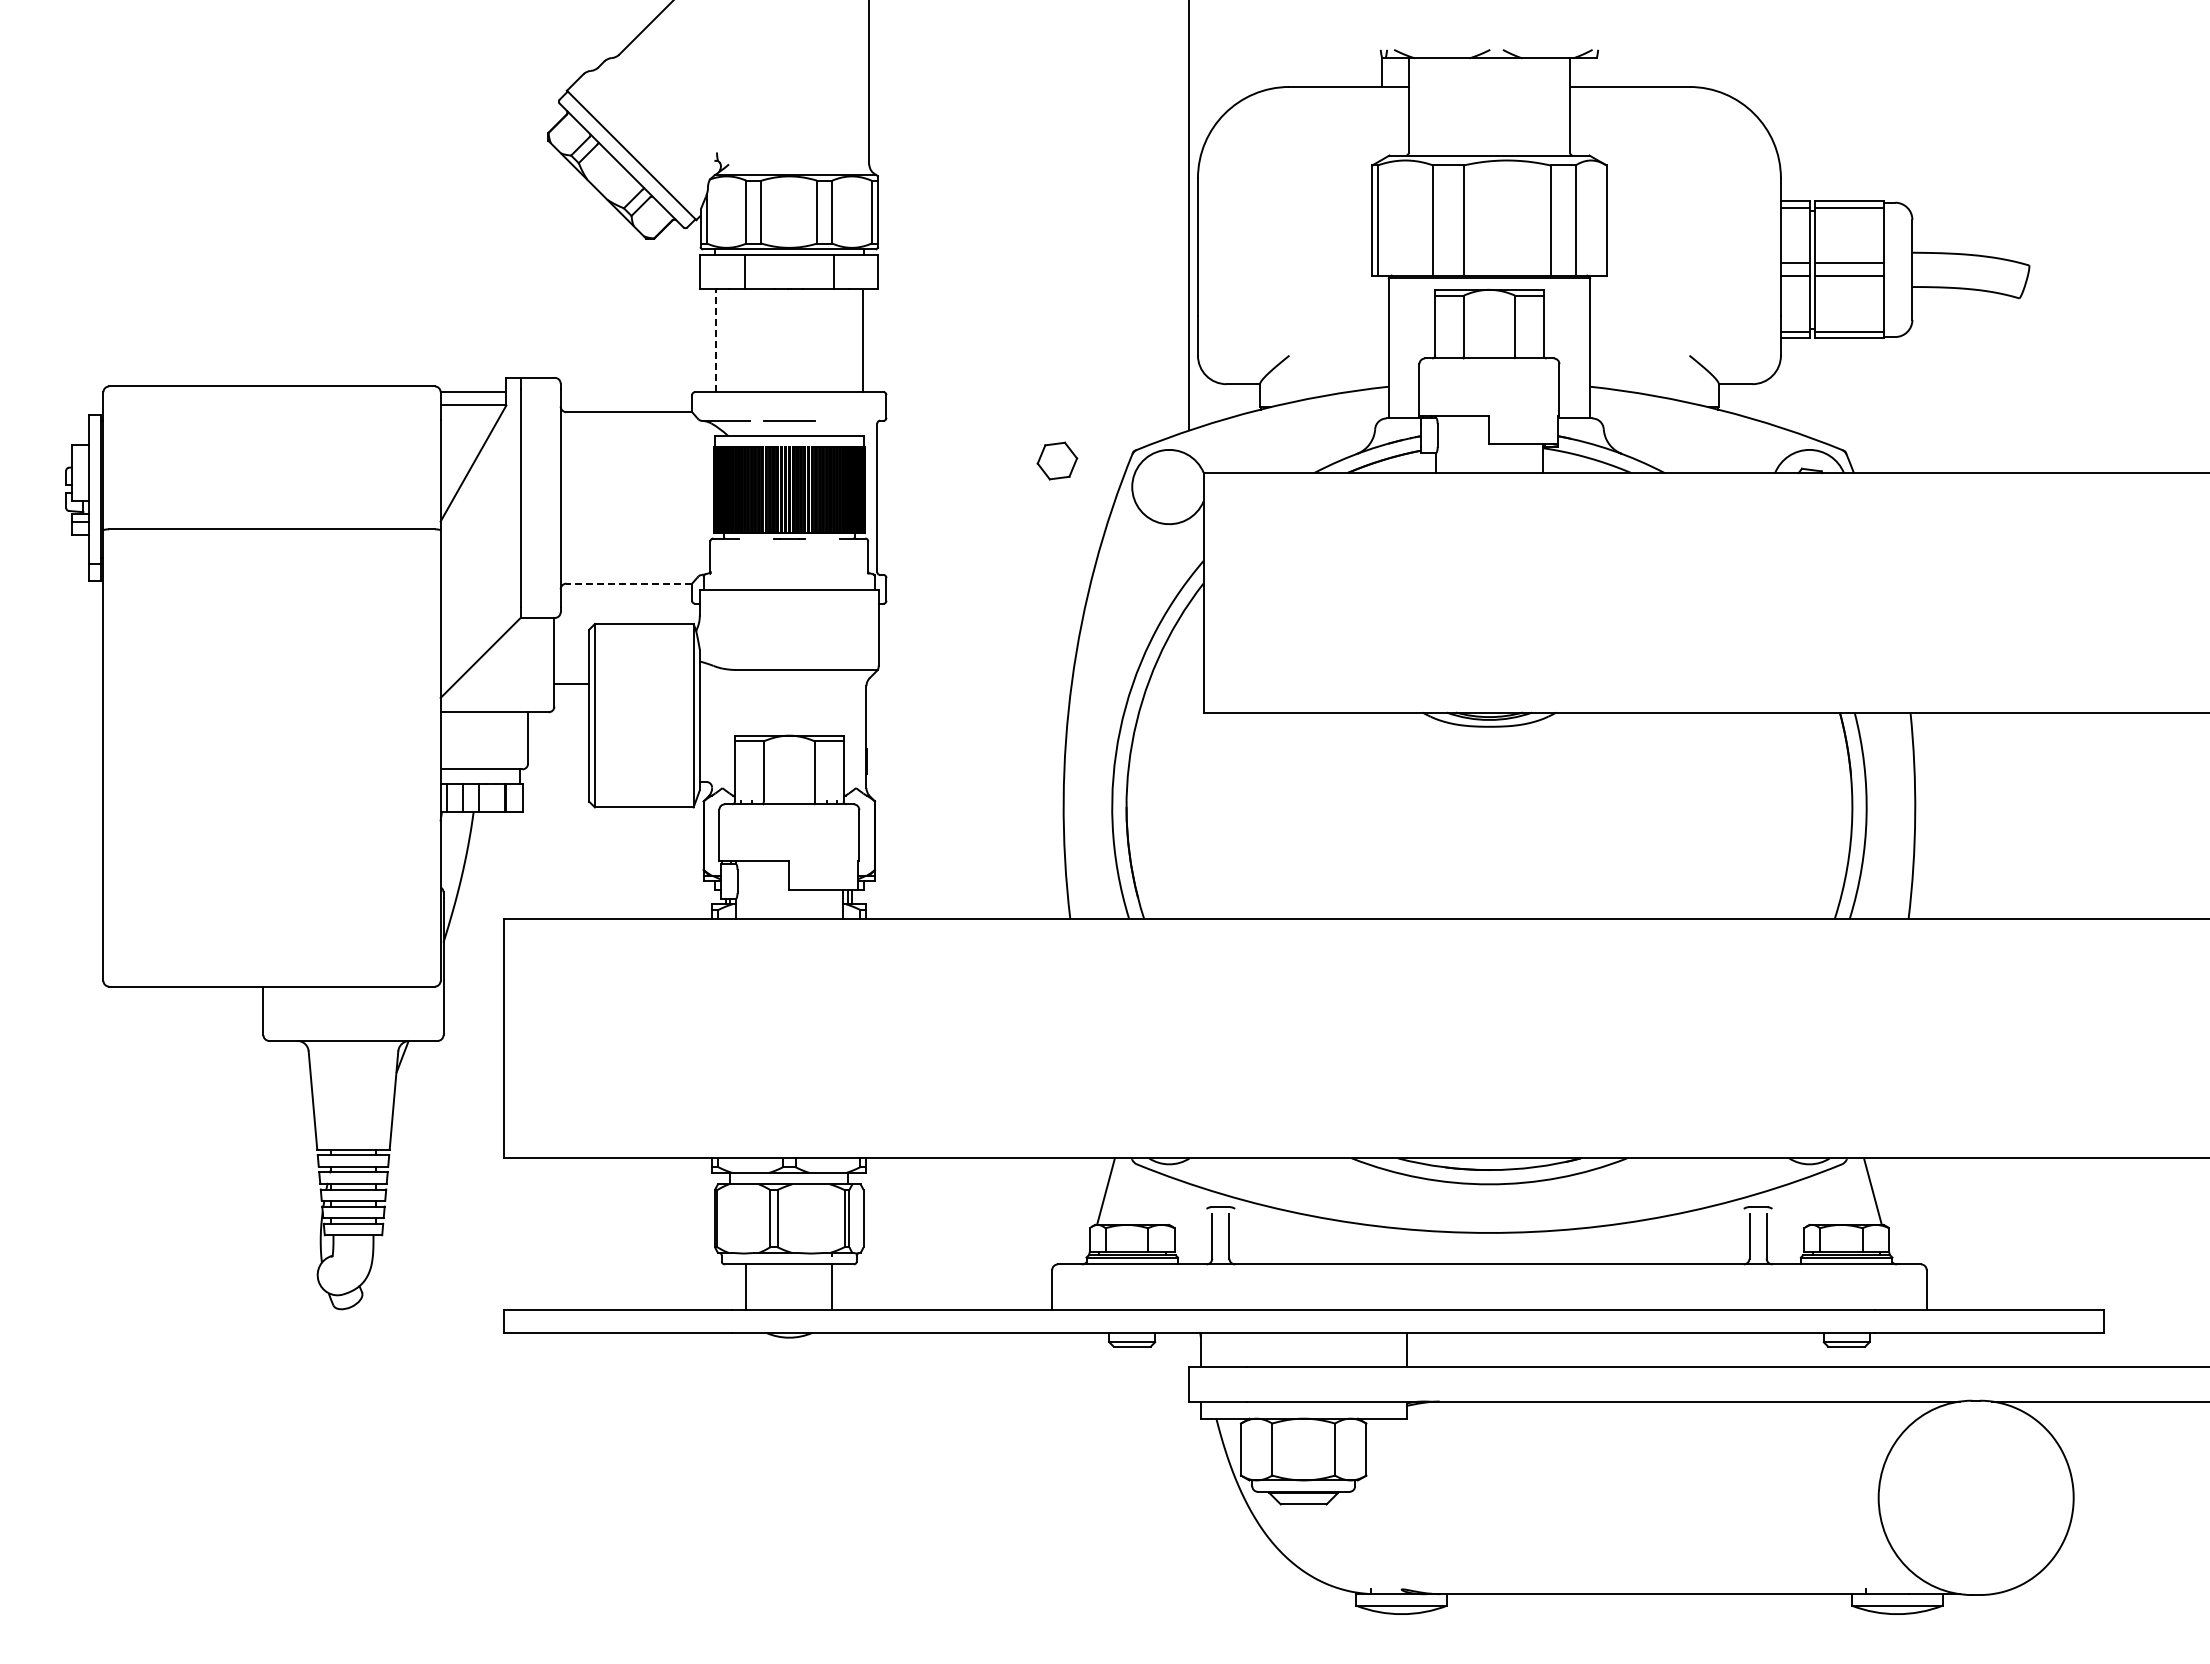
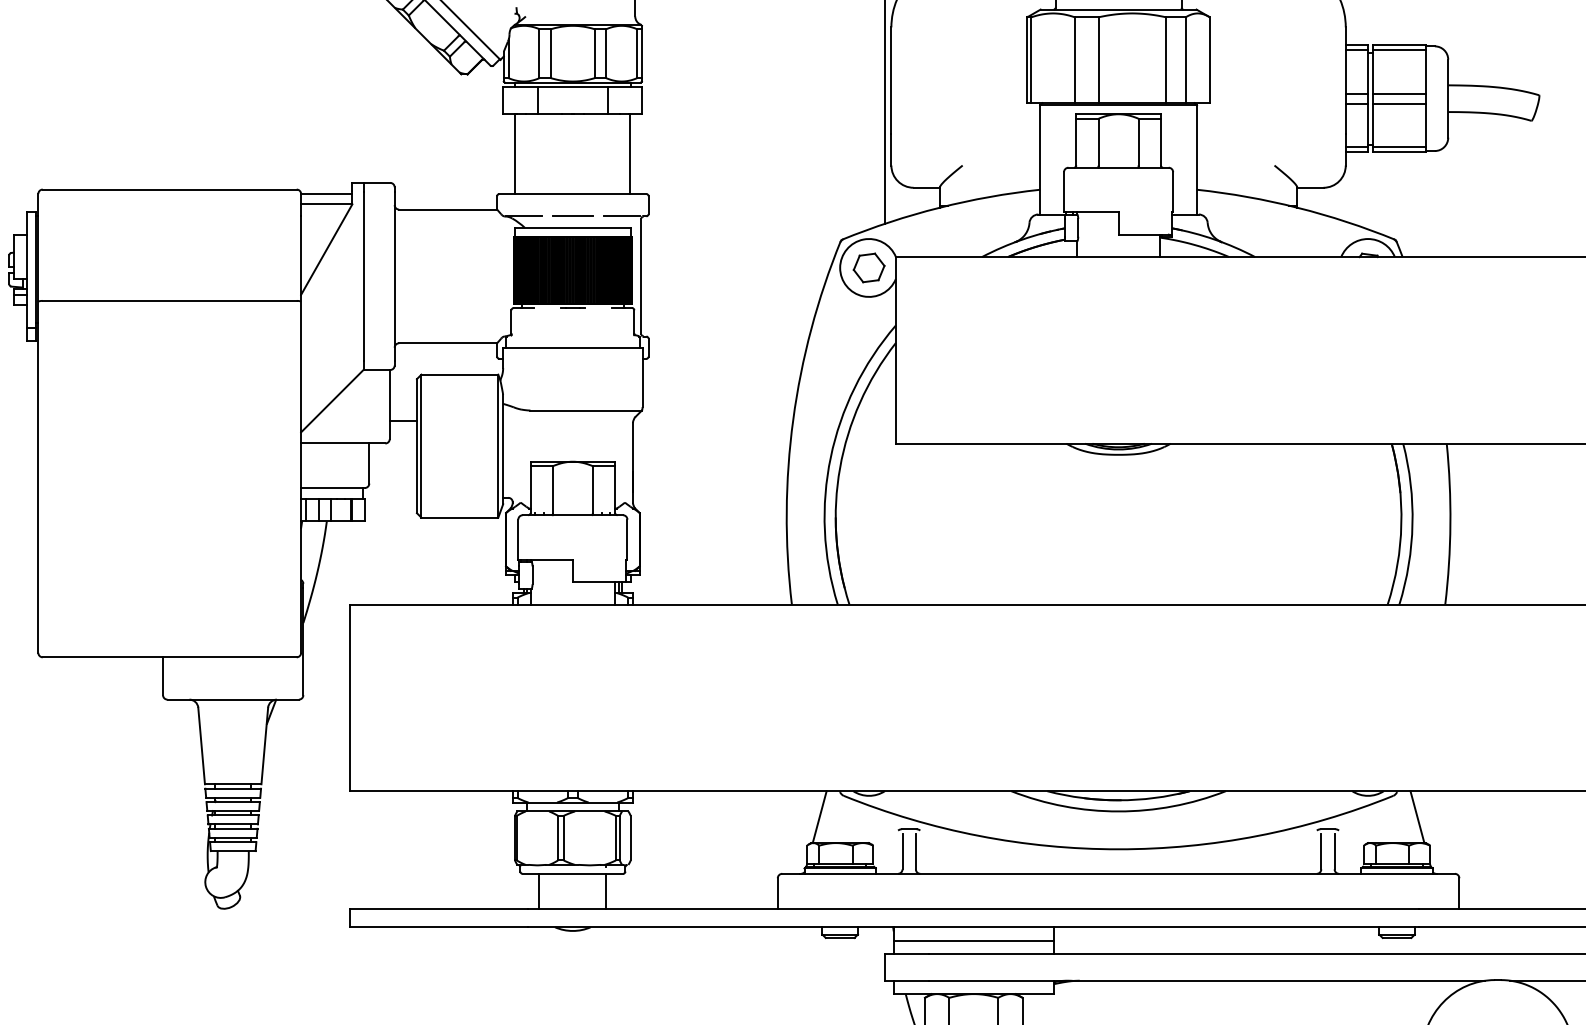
line: (715, 340) -> (515, 153), dashed -> solid
line: (851, 420) -> (621, 216), added
part: (1057, 460) -> (869, 267), moved
line: (629, 583) -> (448, 343), dashed -> solid
line: (1303, 1350) -> (973, 940), added

